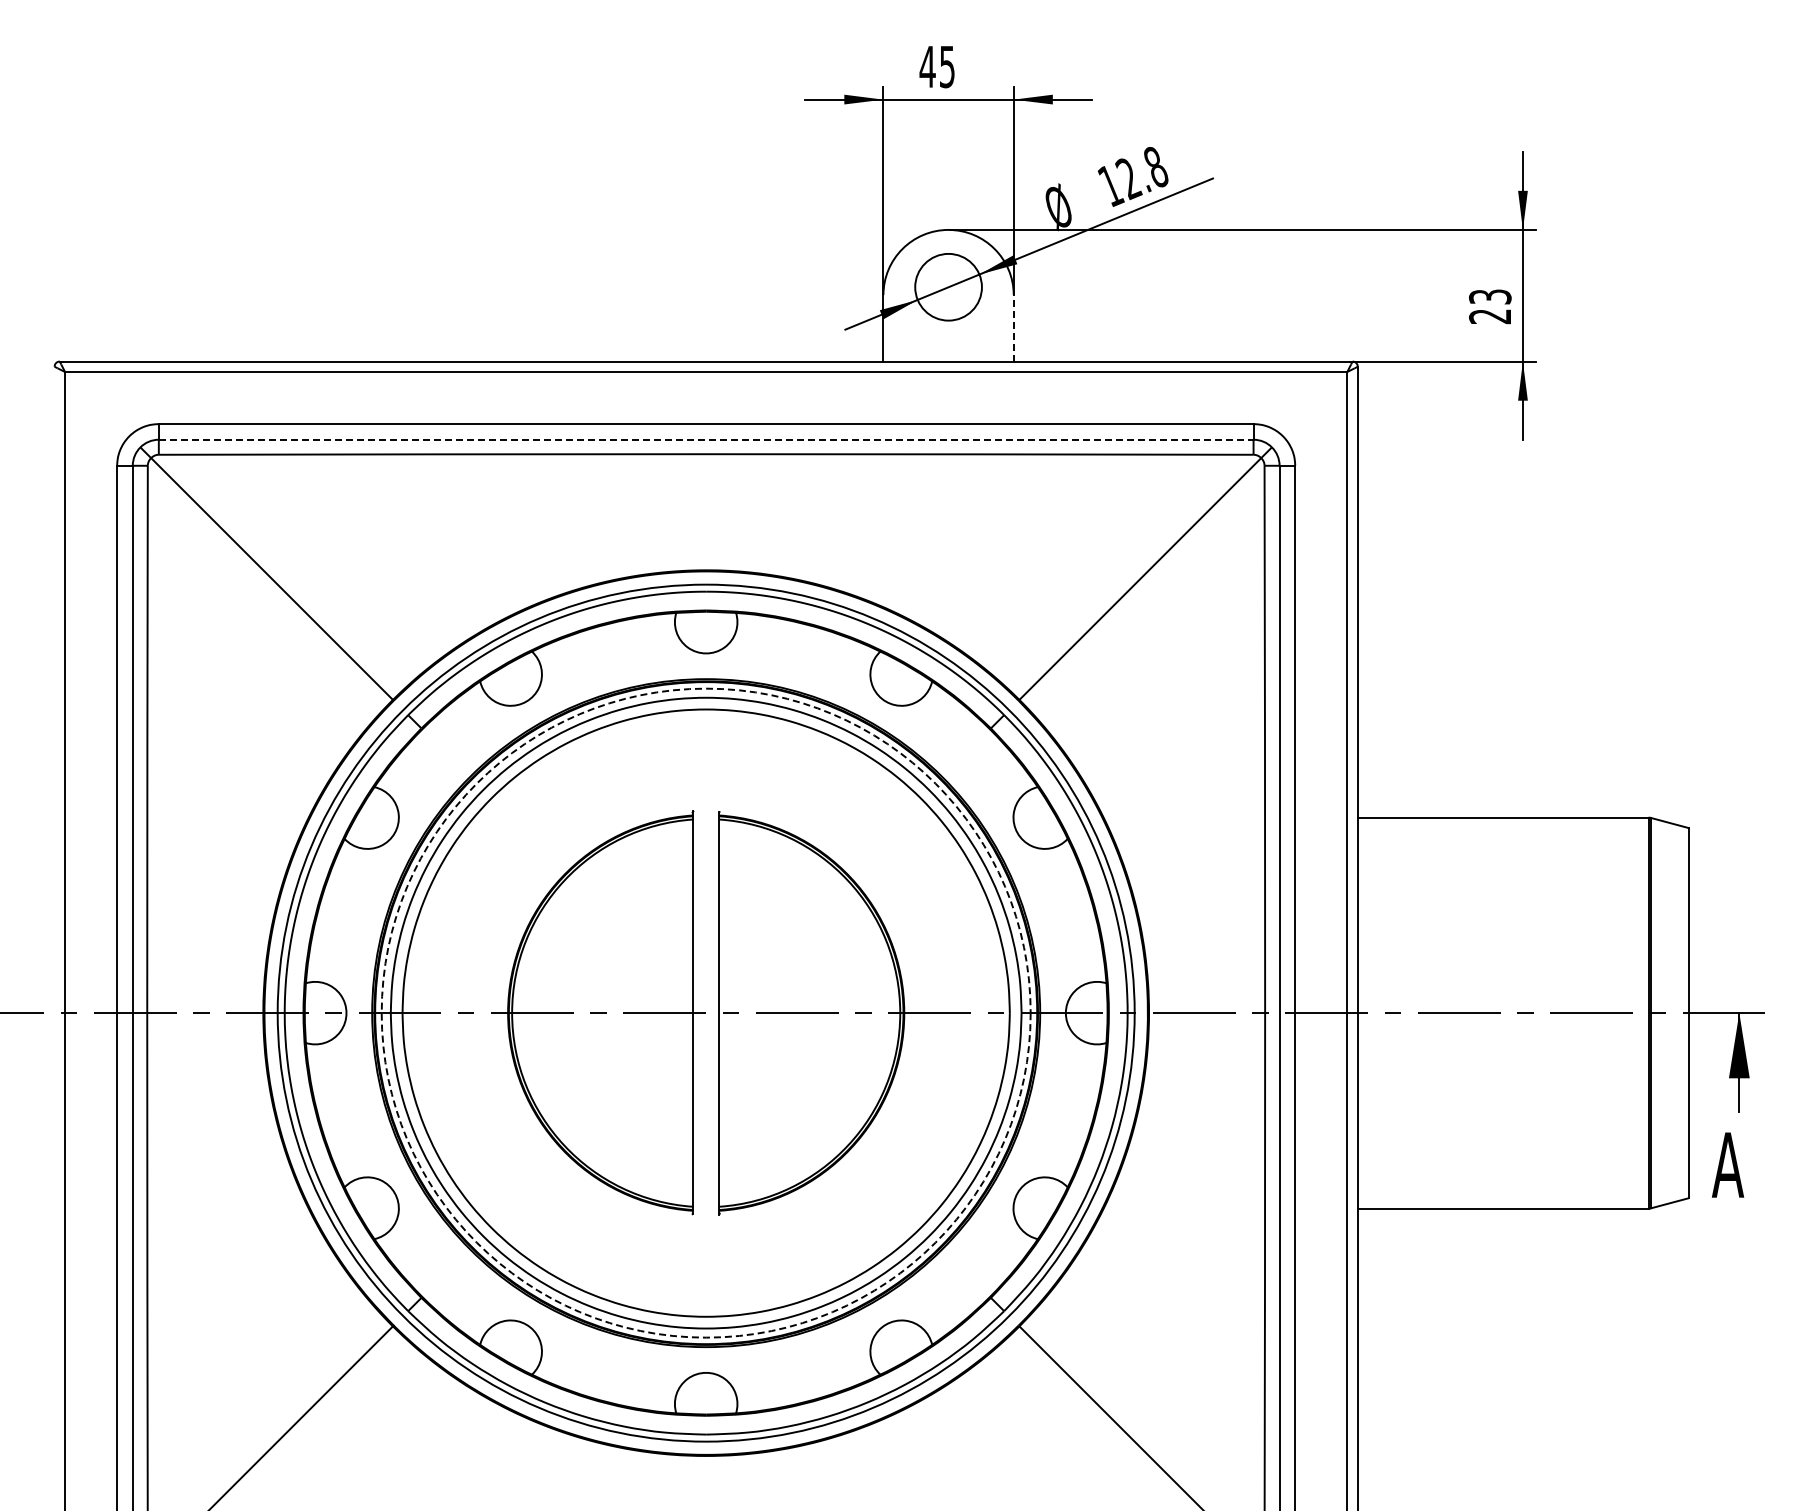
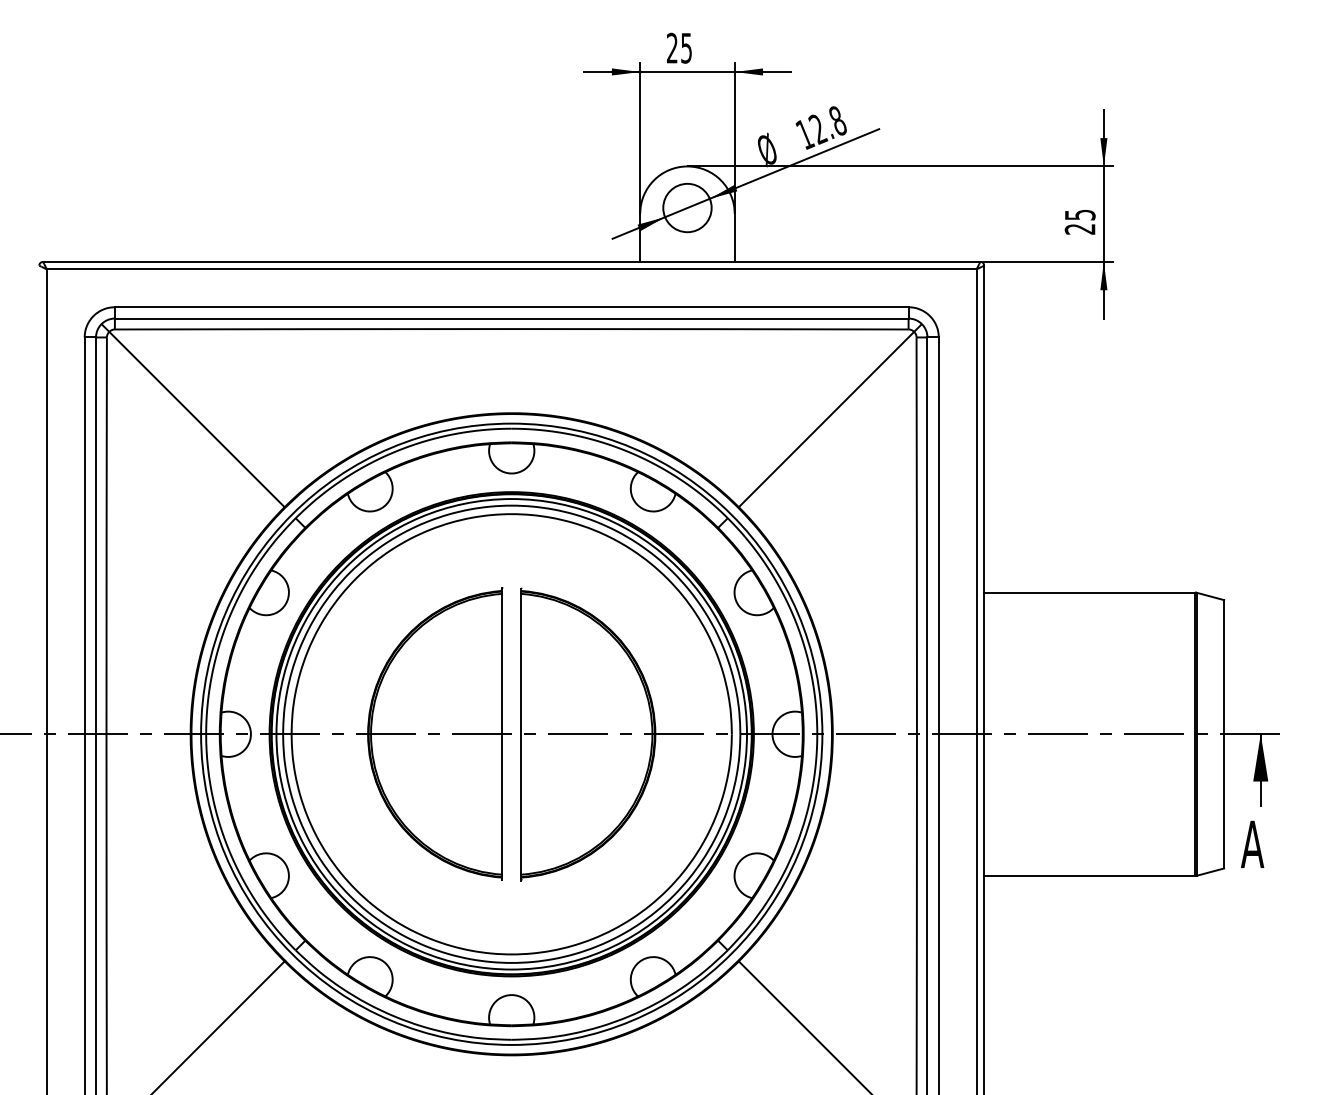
text: (927, 66) -> (672, 47), 45 -> 25
text: (1489, 296) -> (1079, 214), 23 -> 25
line: (1013, 327) -> (734, 237), dashed -> solid
line: (706, 439) -> (511, 318), dashed -> solid
circle: (705, 1012) -> (511, 733), dashed -> solid

